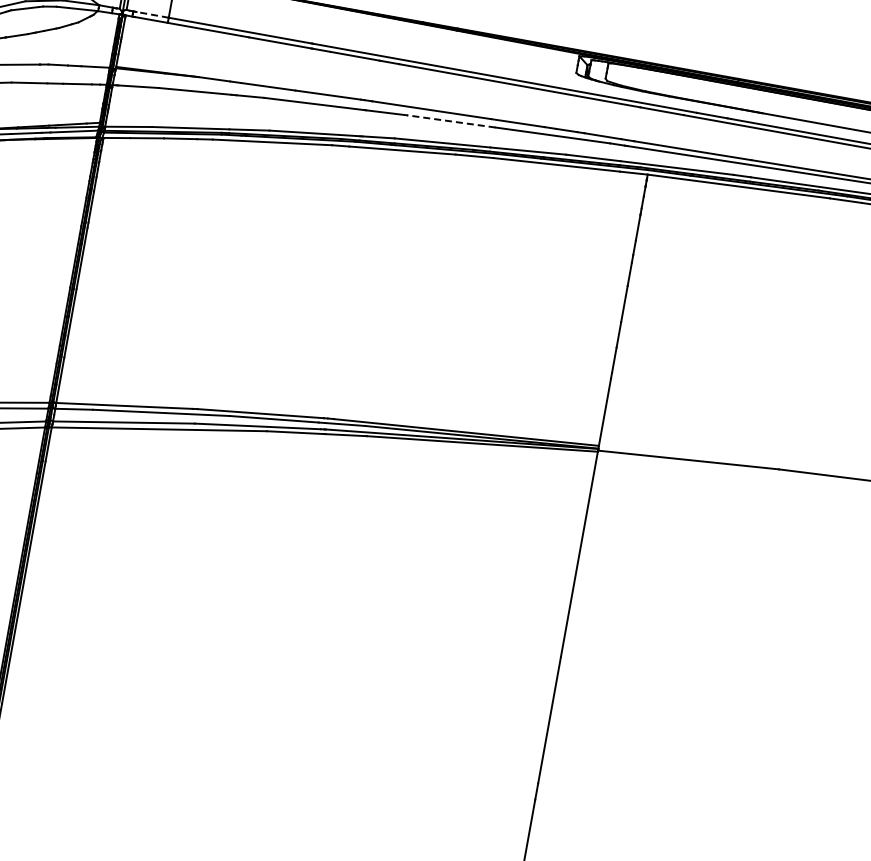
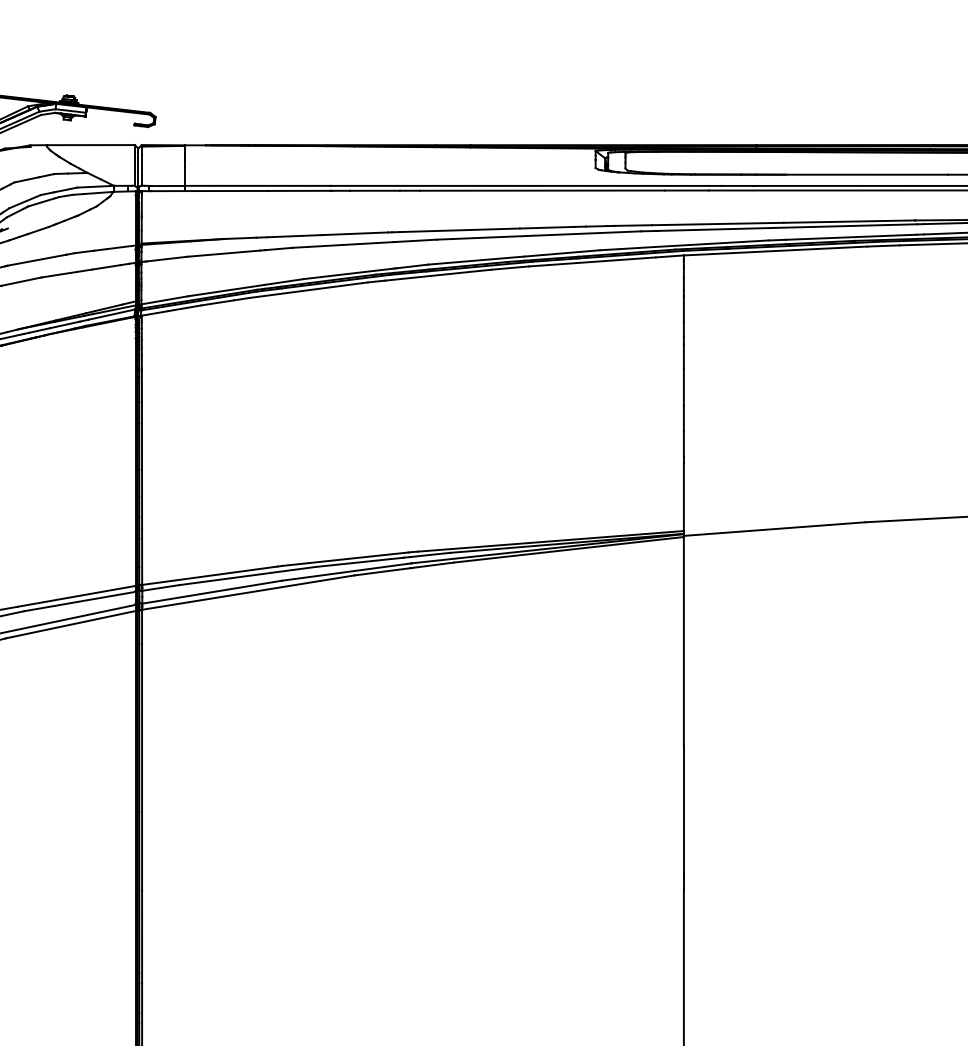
line: (151, 14) -> (167, 185), dashed -> solid
line: (451, 121) -> (481, 237), dashed -> solid

